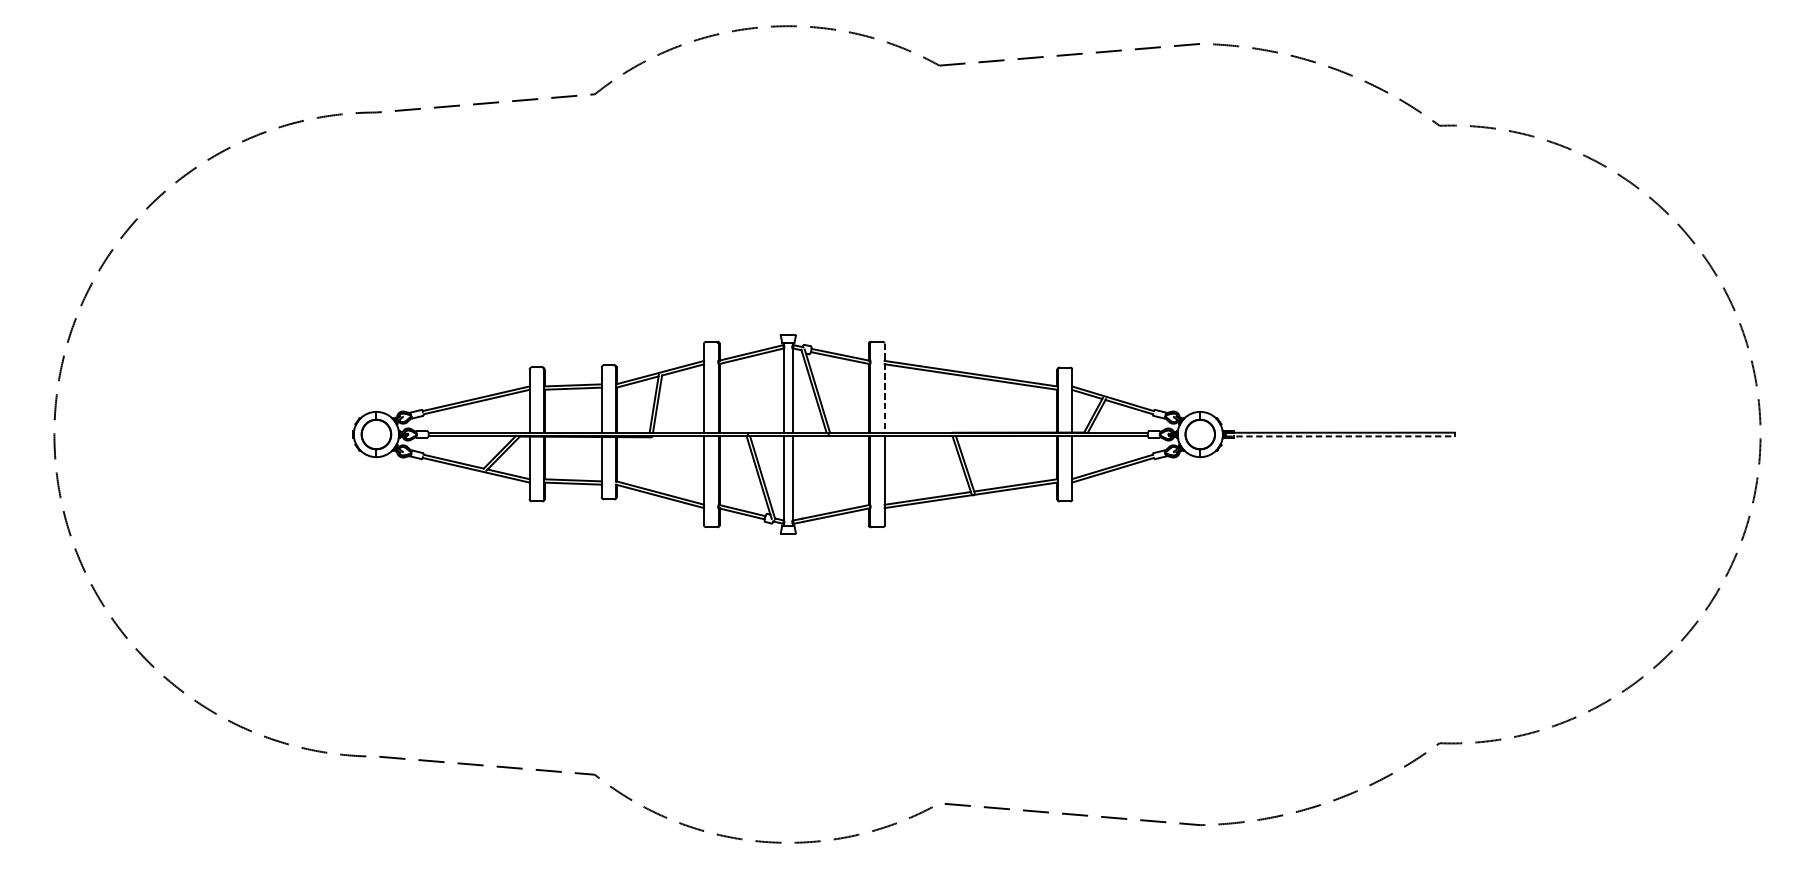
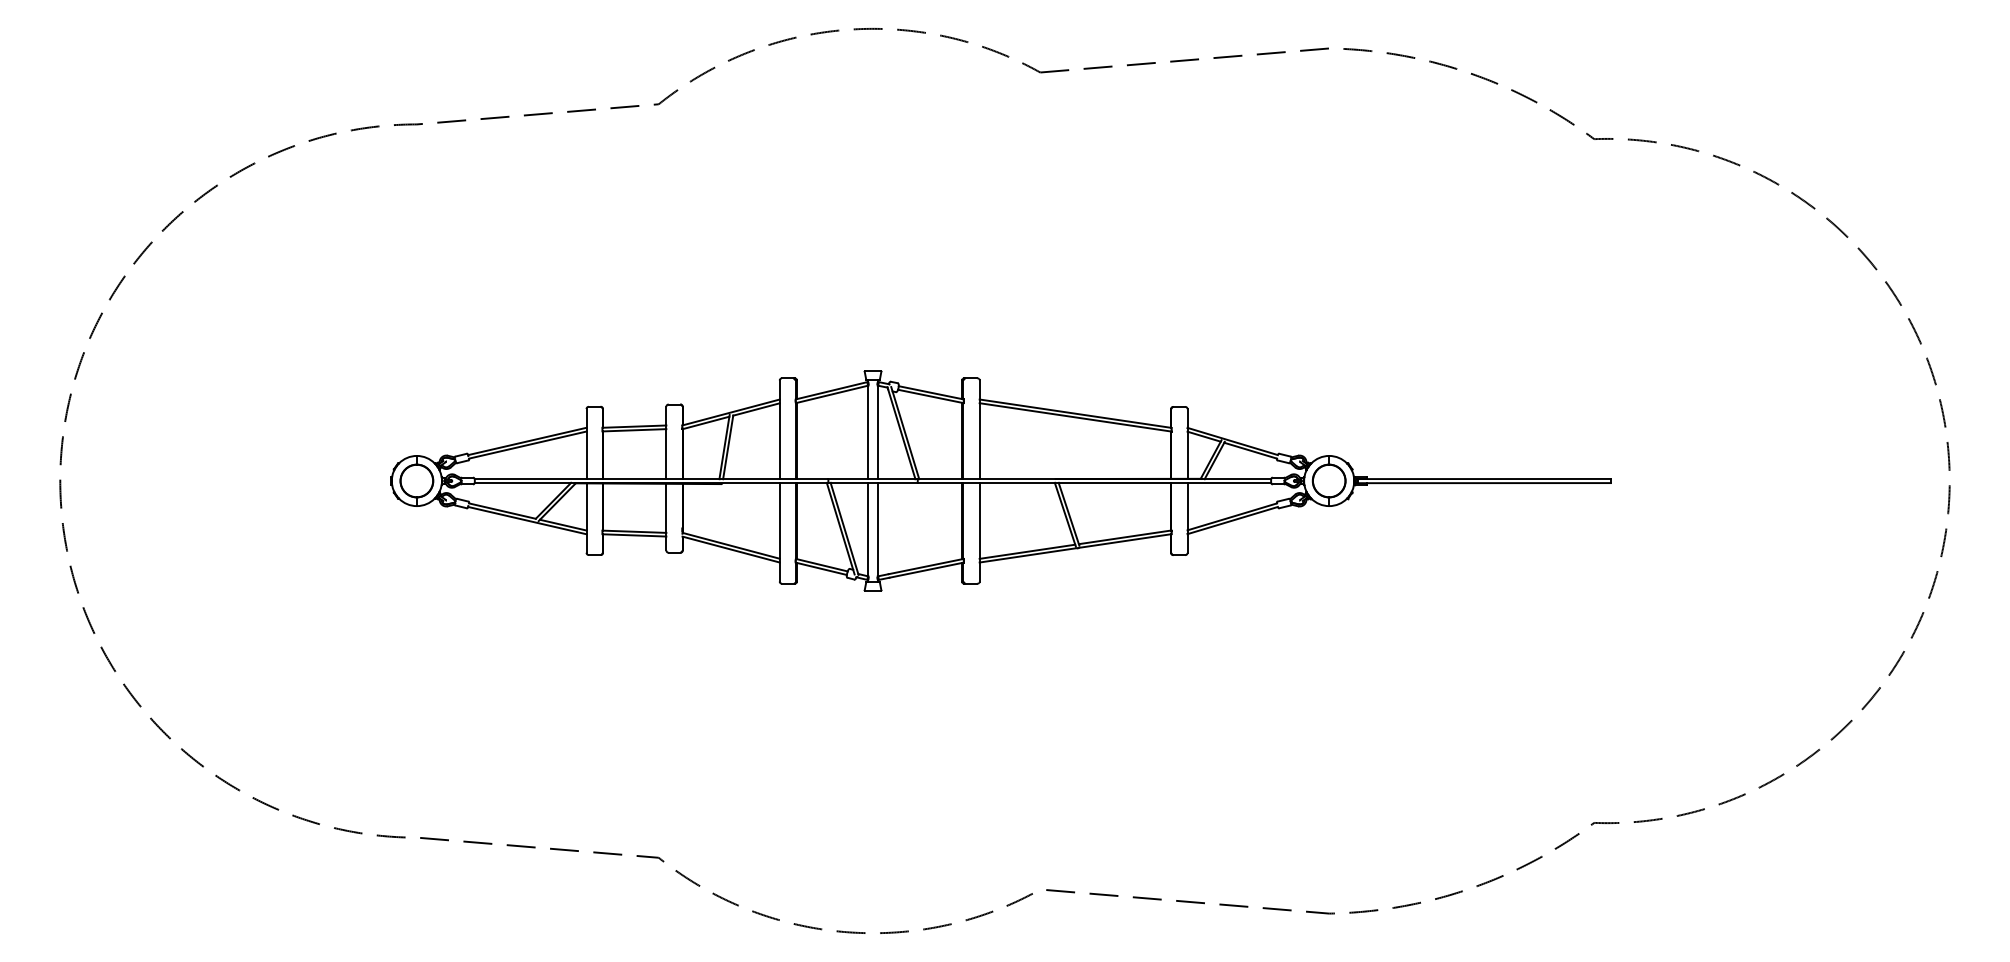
line: (884, 388) -> (979, 430), dashed -> solid
line: (1341, 436) -> (1485, 483), dashed -> solid

